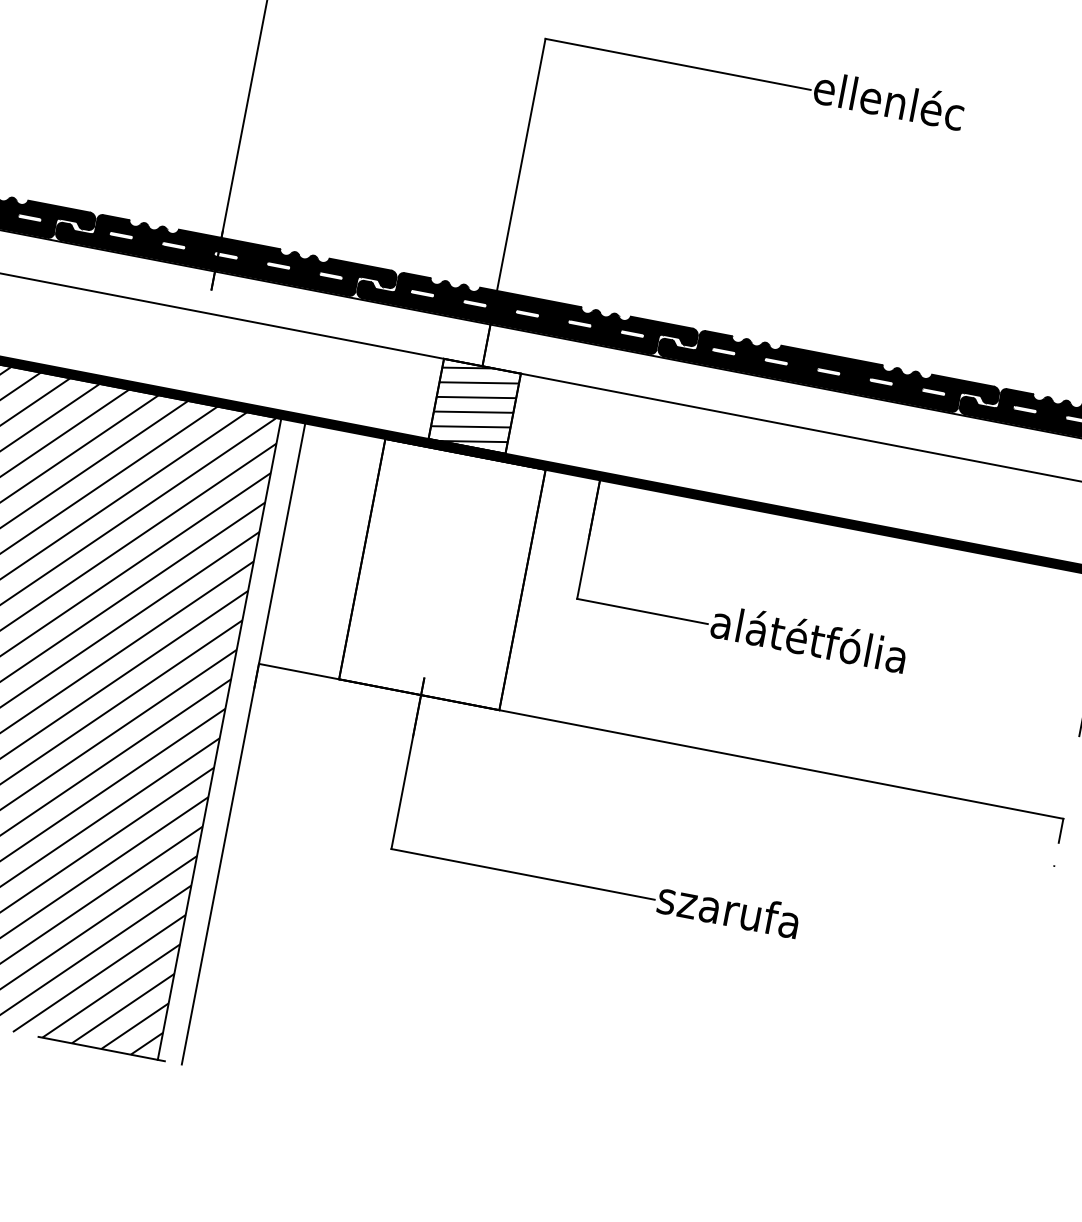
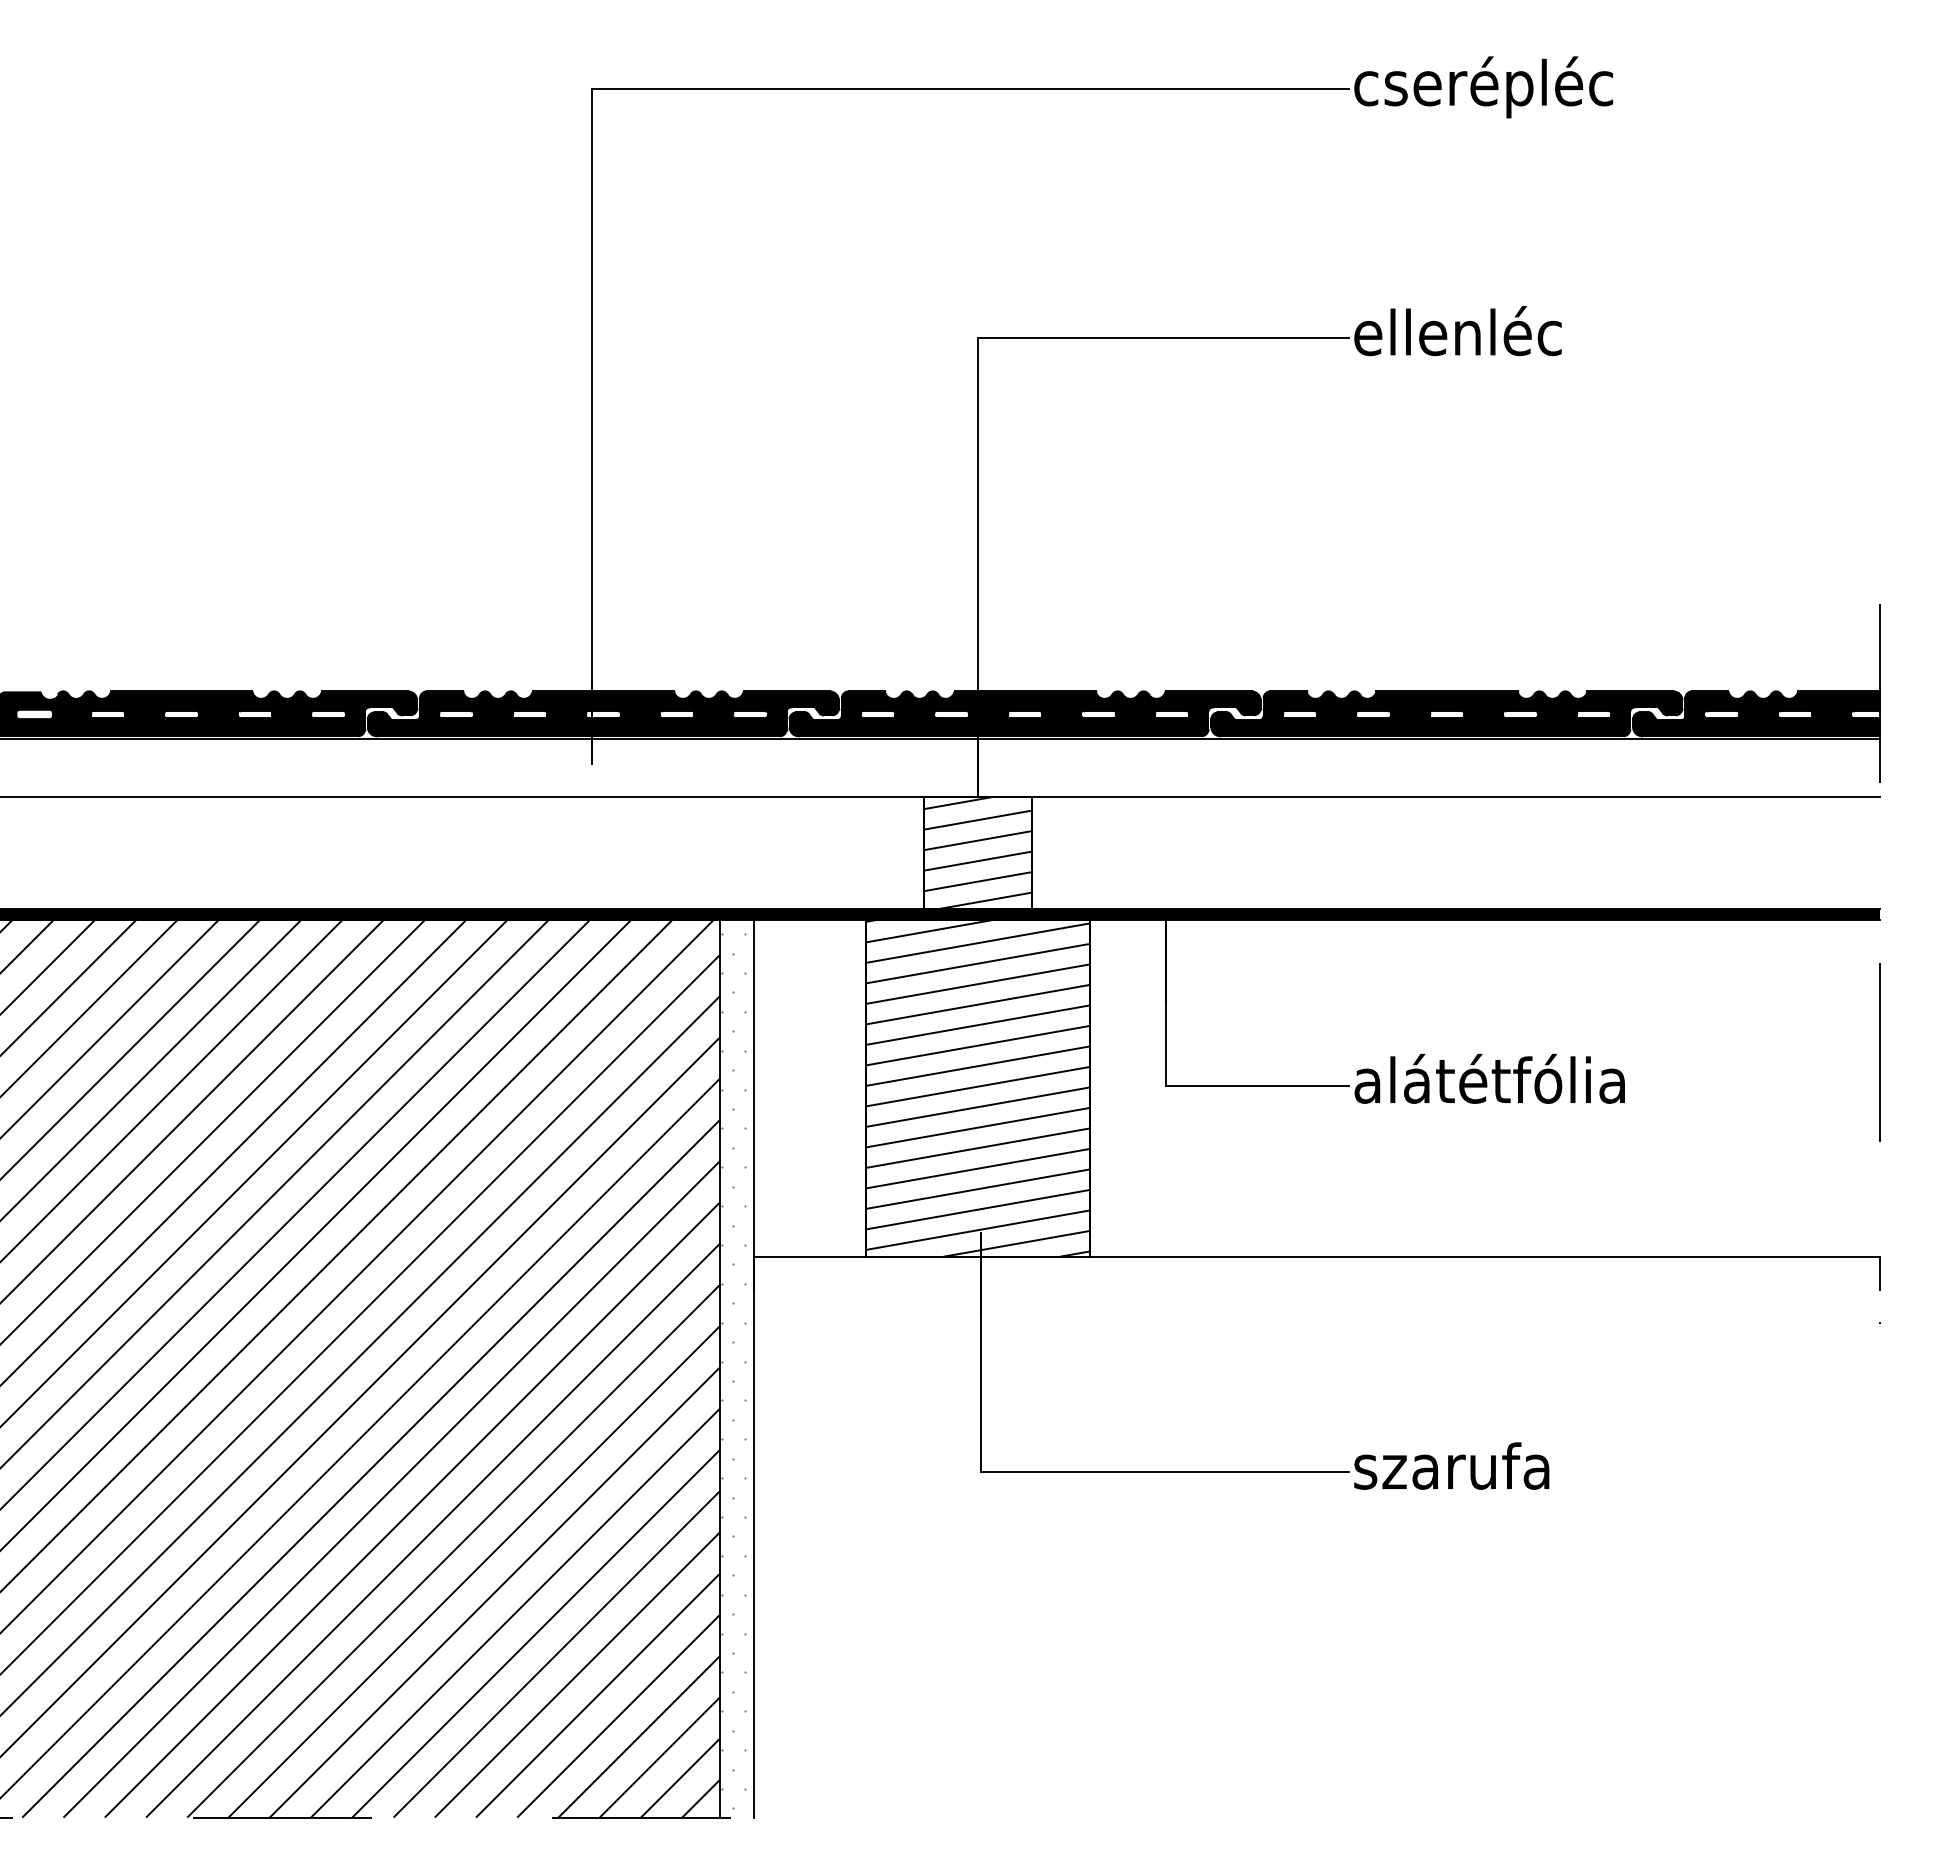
hatch: (442, 574) -> (977, 1088), added
hatch: (228, 743) -> (733, 1371), added

